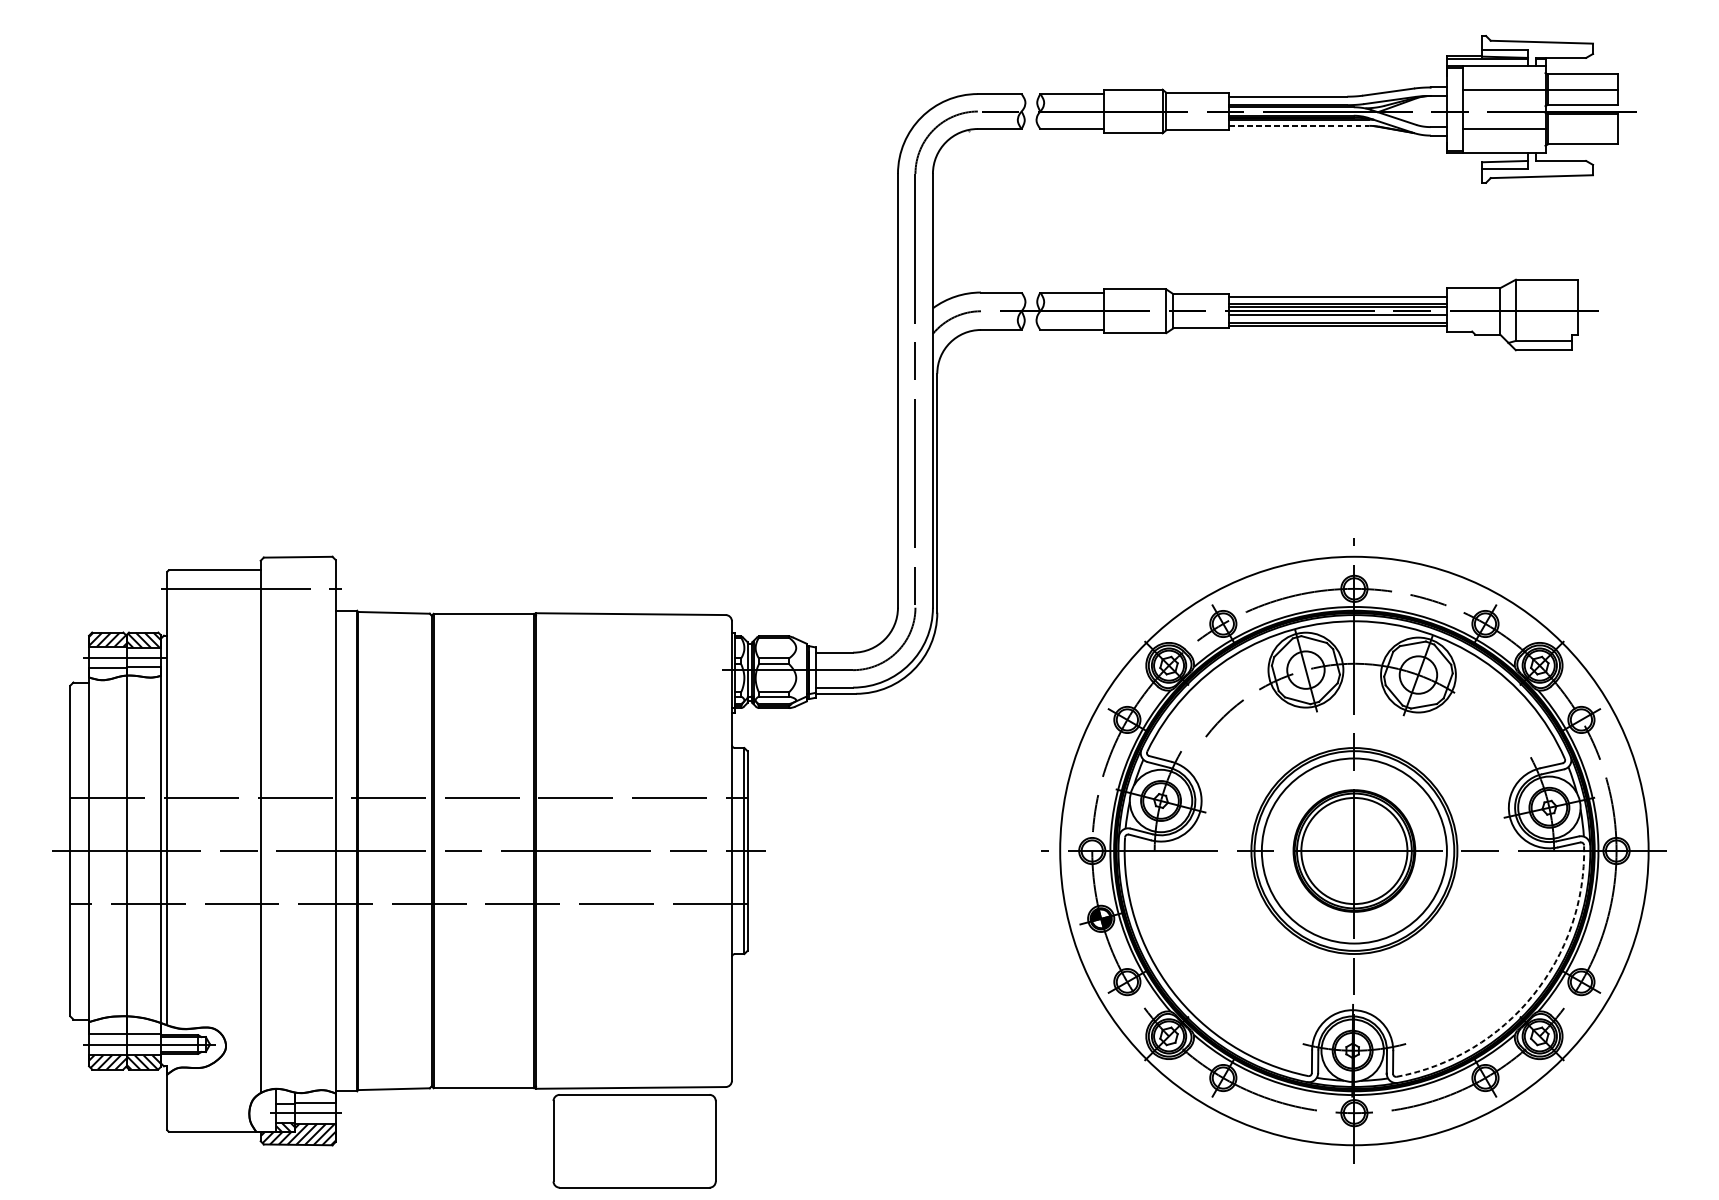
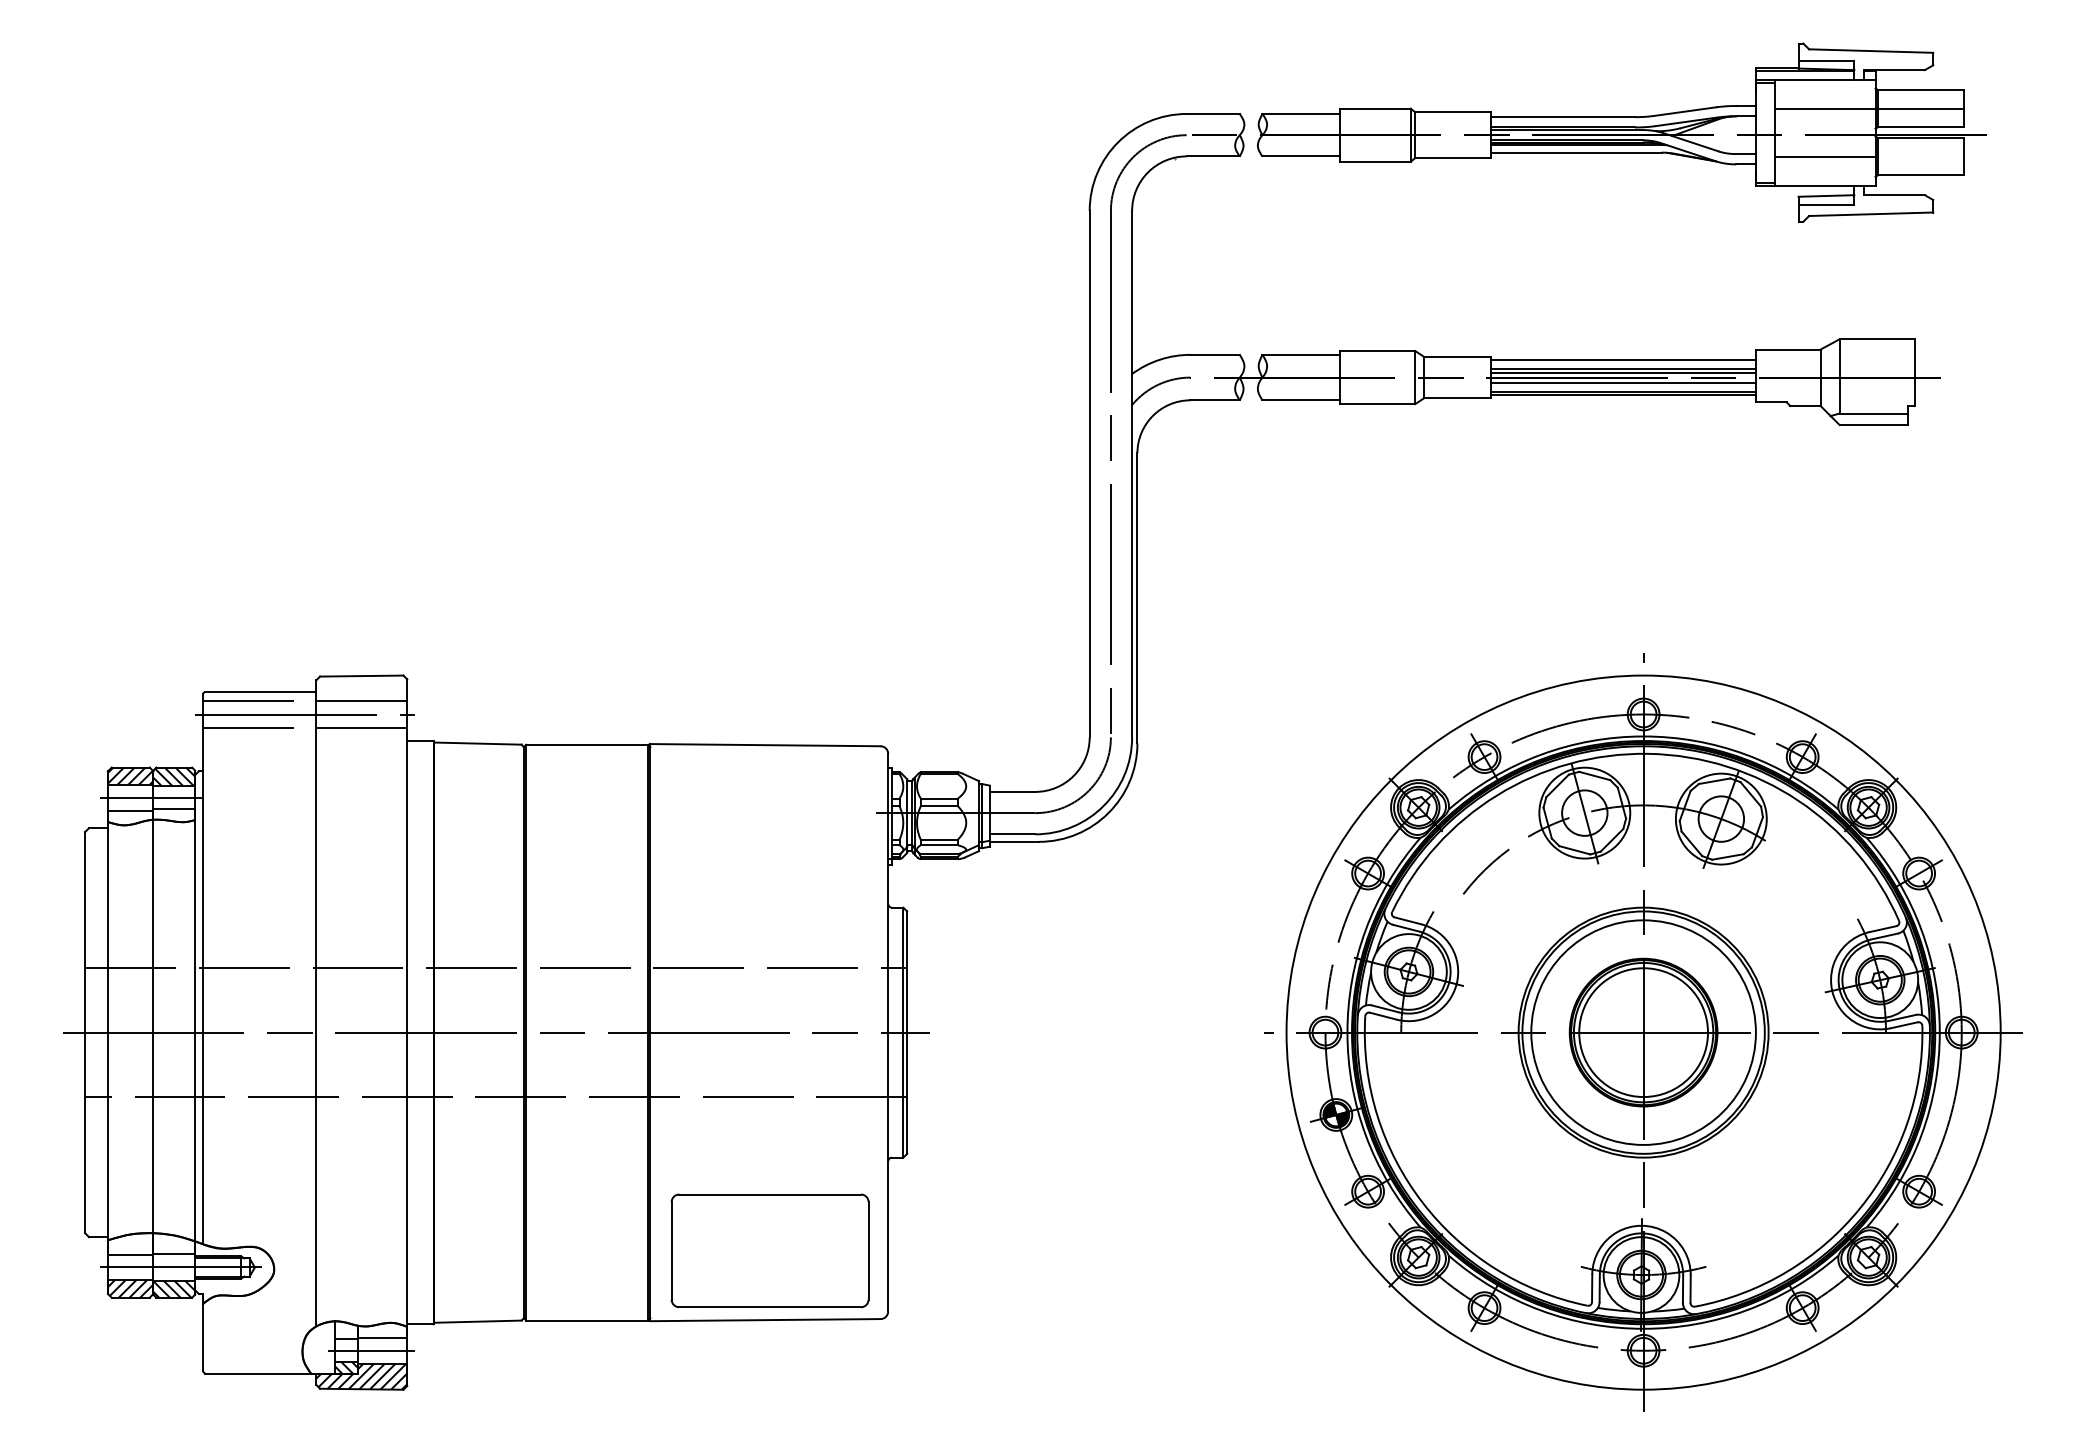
line: (1299, 125) -> (1576, 152), dashed -> solid
line: (250, 578) -> (304, 701), added
line: (250, 599) -> (304, 727), added
arc: (1533, 995) -> (1860, 1208), dashed -> solid
part: (634, 1140) -> (769, 1250), moved

